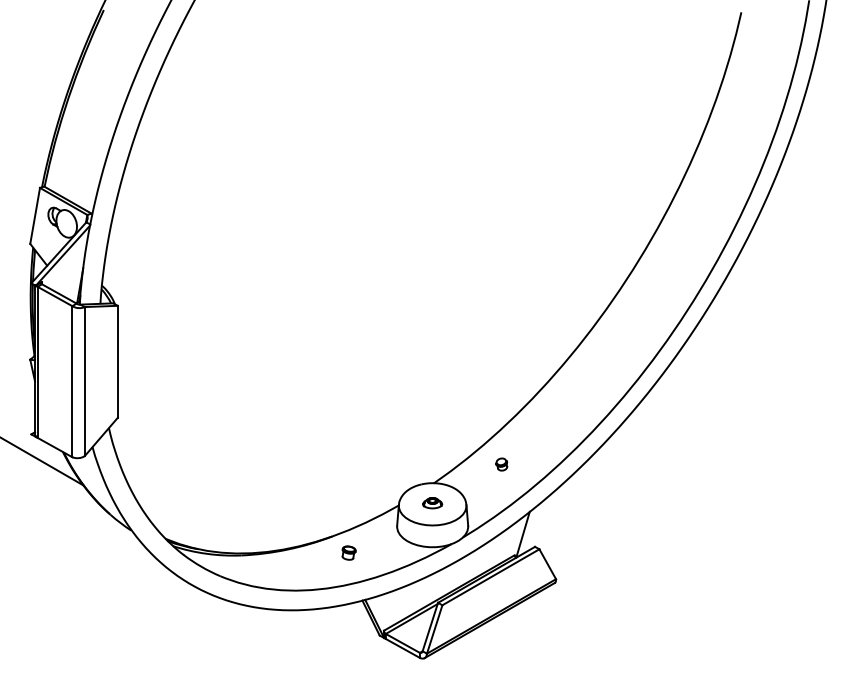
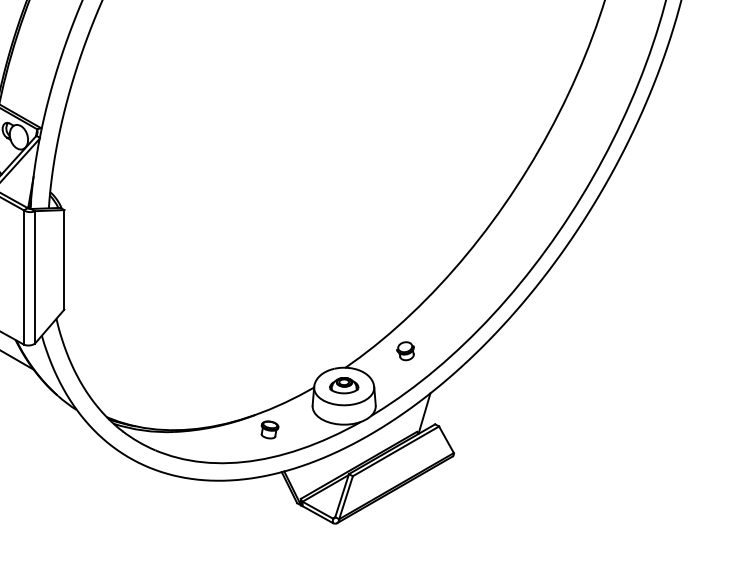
part: (501, 464) -> (405, 351), size x1.67
part: (432, 502) -> (344, 384), size x1.67
part: (348, 552) -> (269, 429), size x1.43

